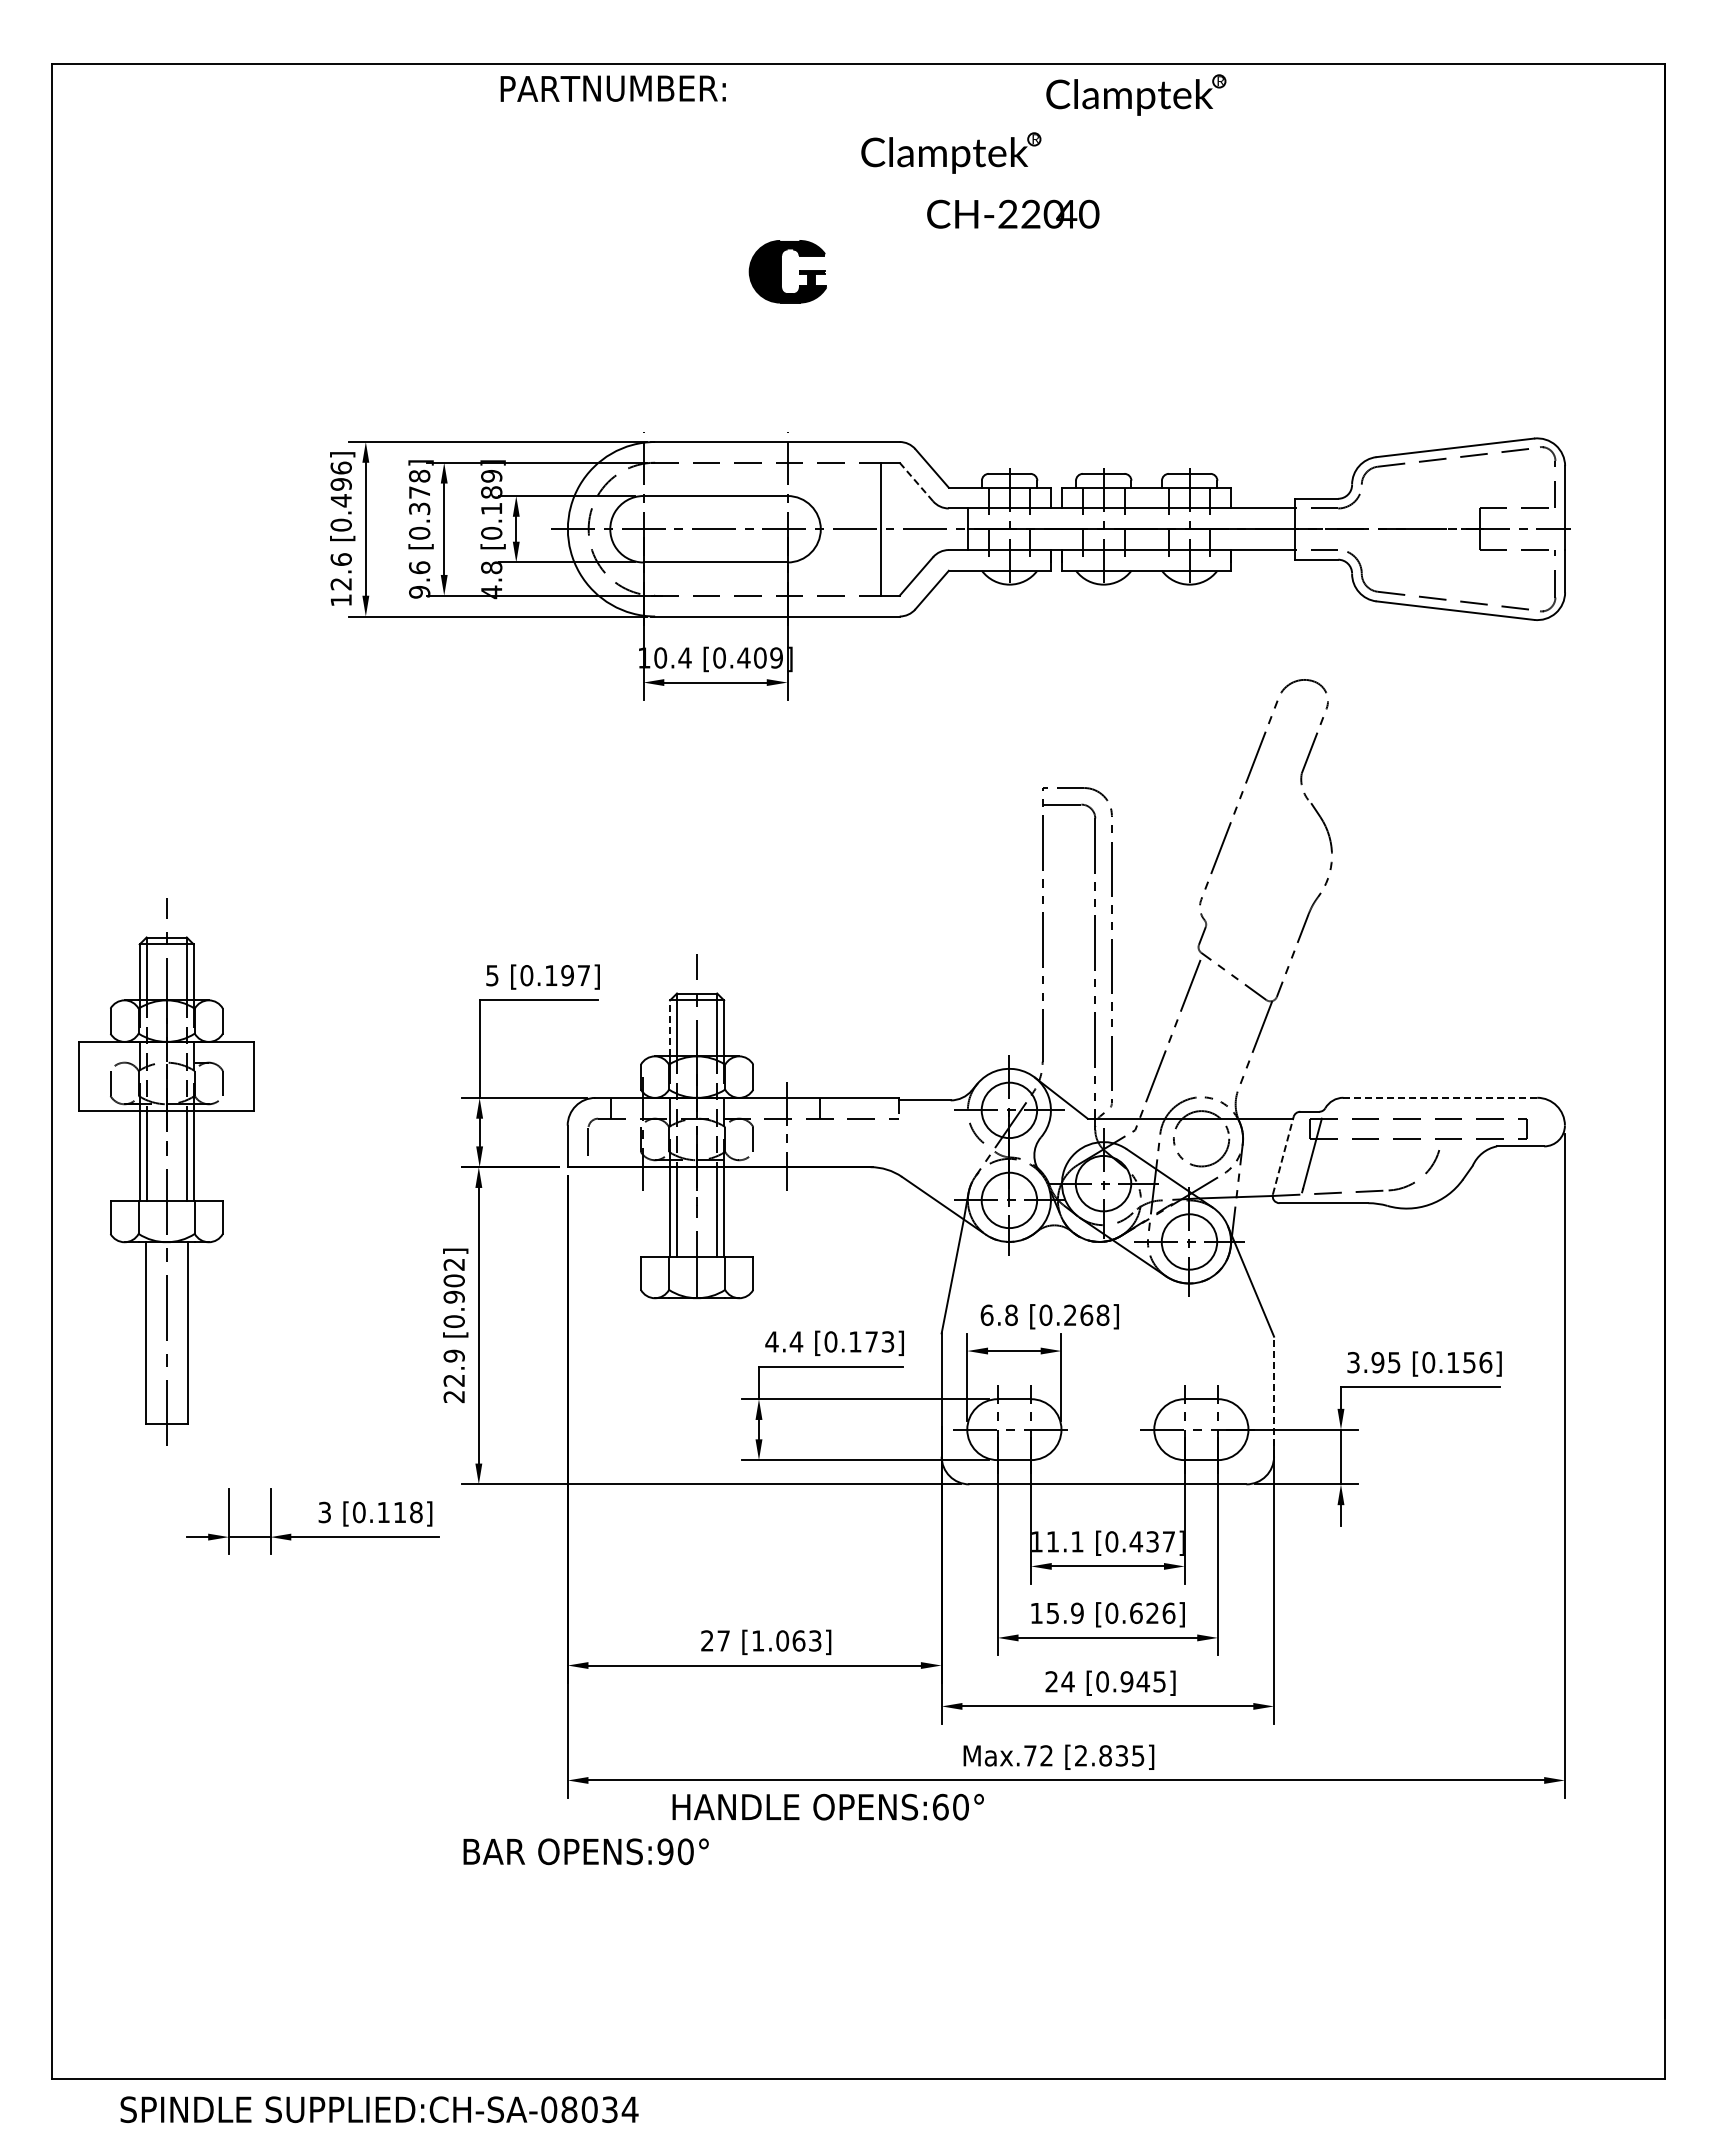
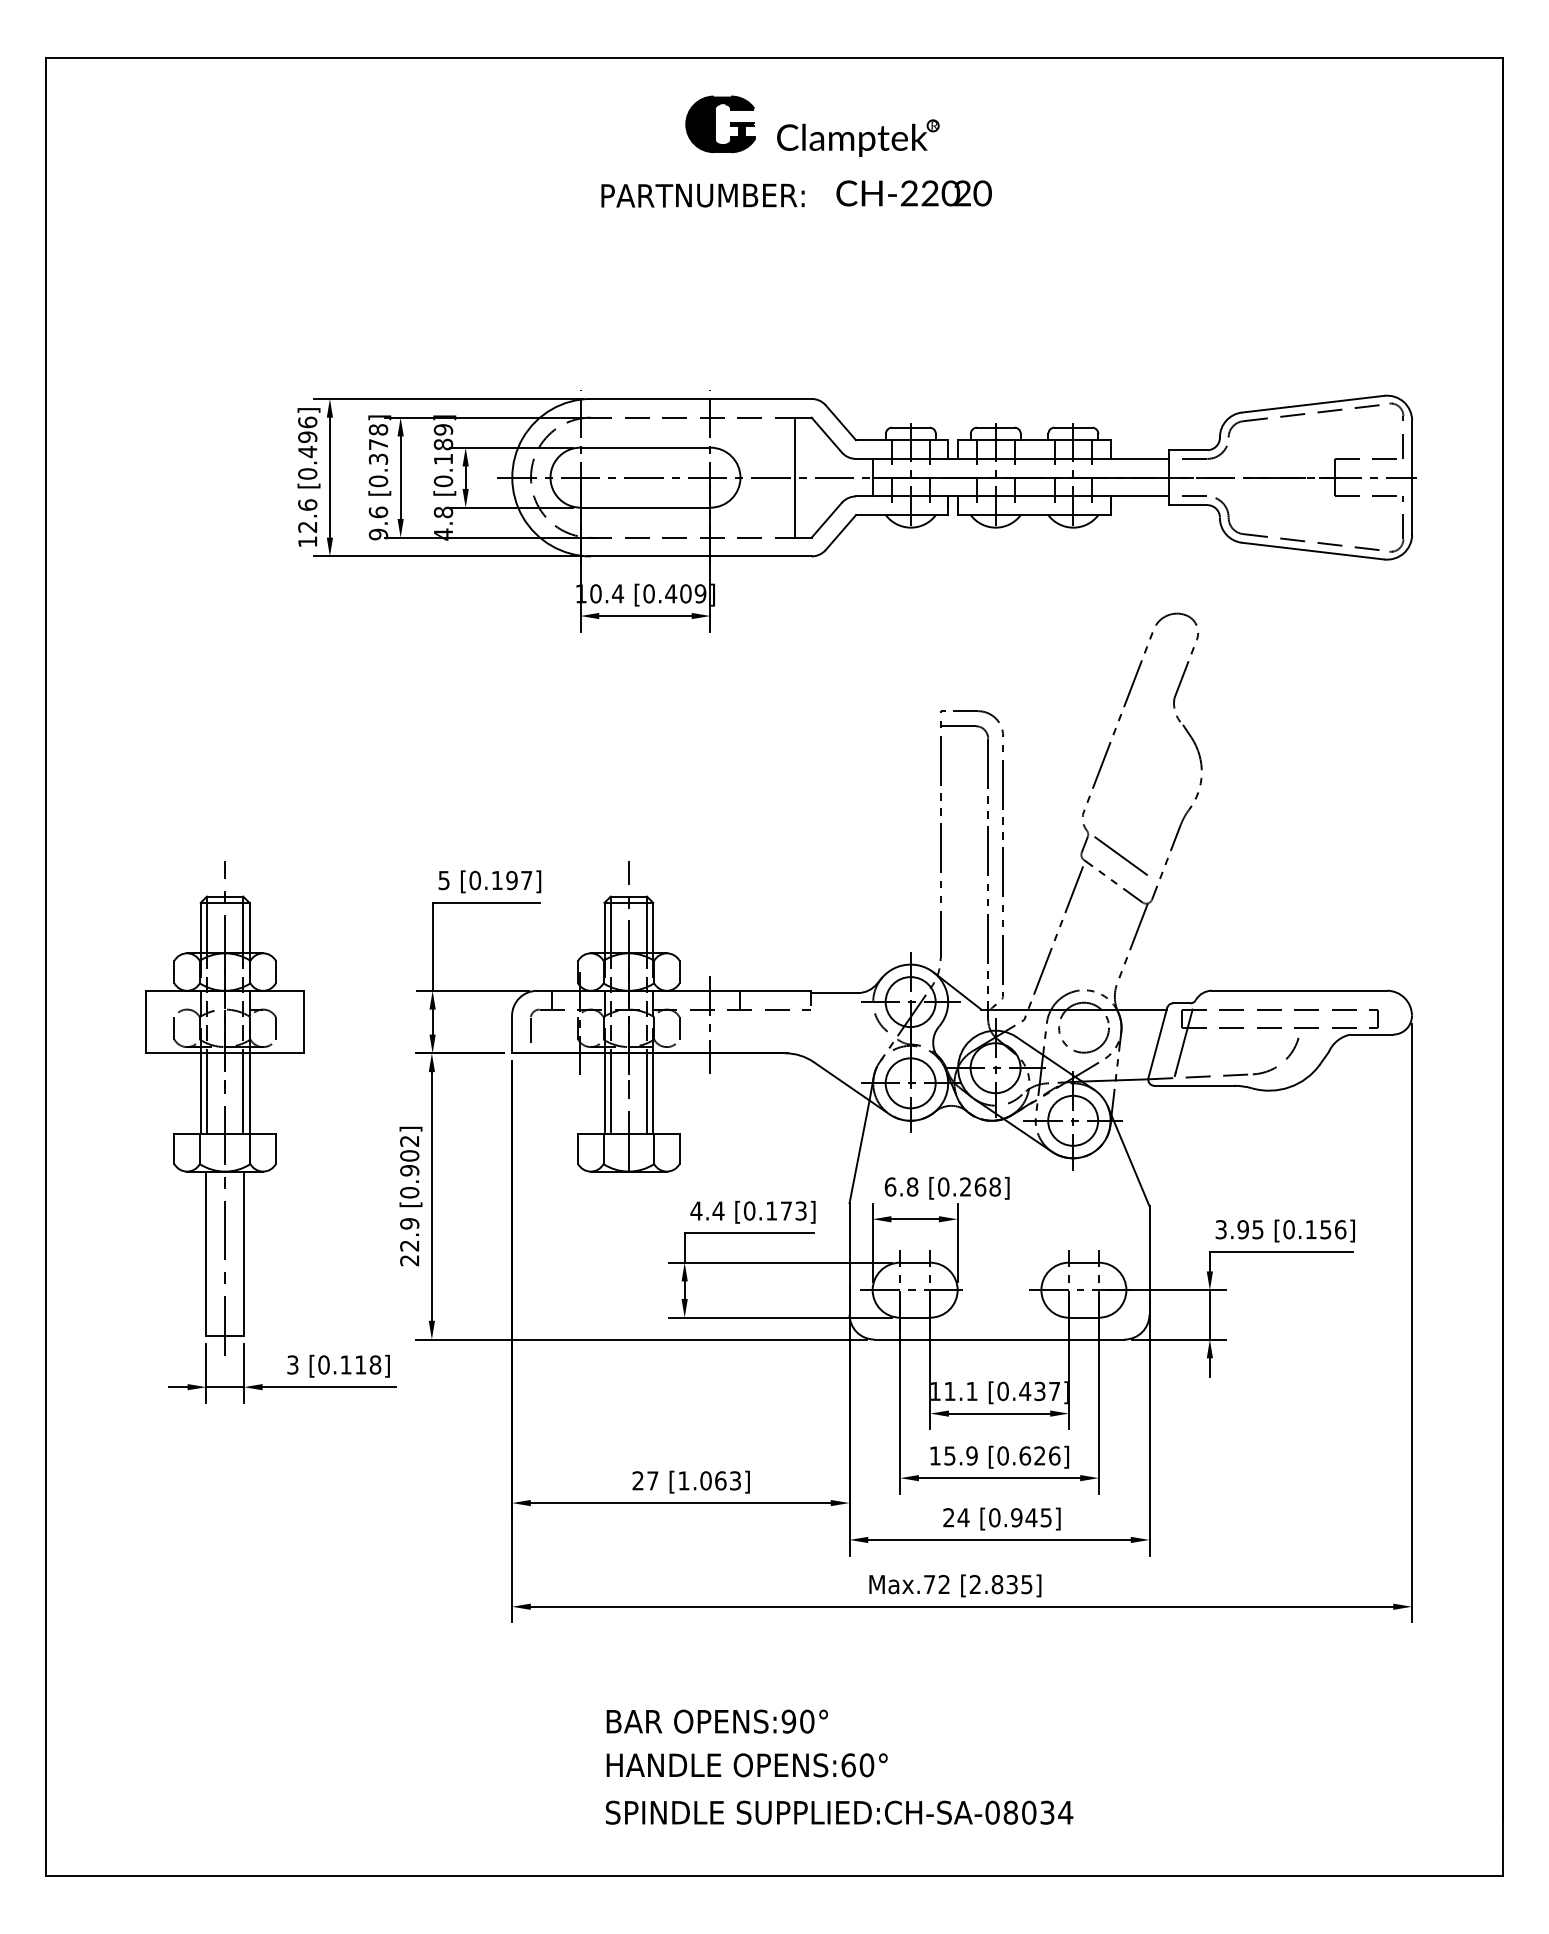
text: (612, 88) -> (702, 195), moved
part: (1136, 94) -> (1025, 85), removed
text: (1066, 213) -> (962, 192), 4 -> 2
part: (787, 271) -> (720, 124), moved
line: (916, 482) -> (826, 435), dashed -> solid
line: (1242, 948) -> (1121, 856), added
line: (670, 1028) -> (604, 928), dashed -> solid
line: (1440, 1097) -> (1299, 990), dashed -> solid
line: (1283, 1155) -> (1158, 1042), dashed -> solid
part: (166, 1171) -> (224, 1107), moved
line: (1274, 1396) -> (1149, 1260), dashed -> solid
text: (827, 1806) -> (746, 1764), moved
text: (585, 1851) -> (716, 1721), moved
text: (379, 2109) -> (839, 1812), moved

